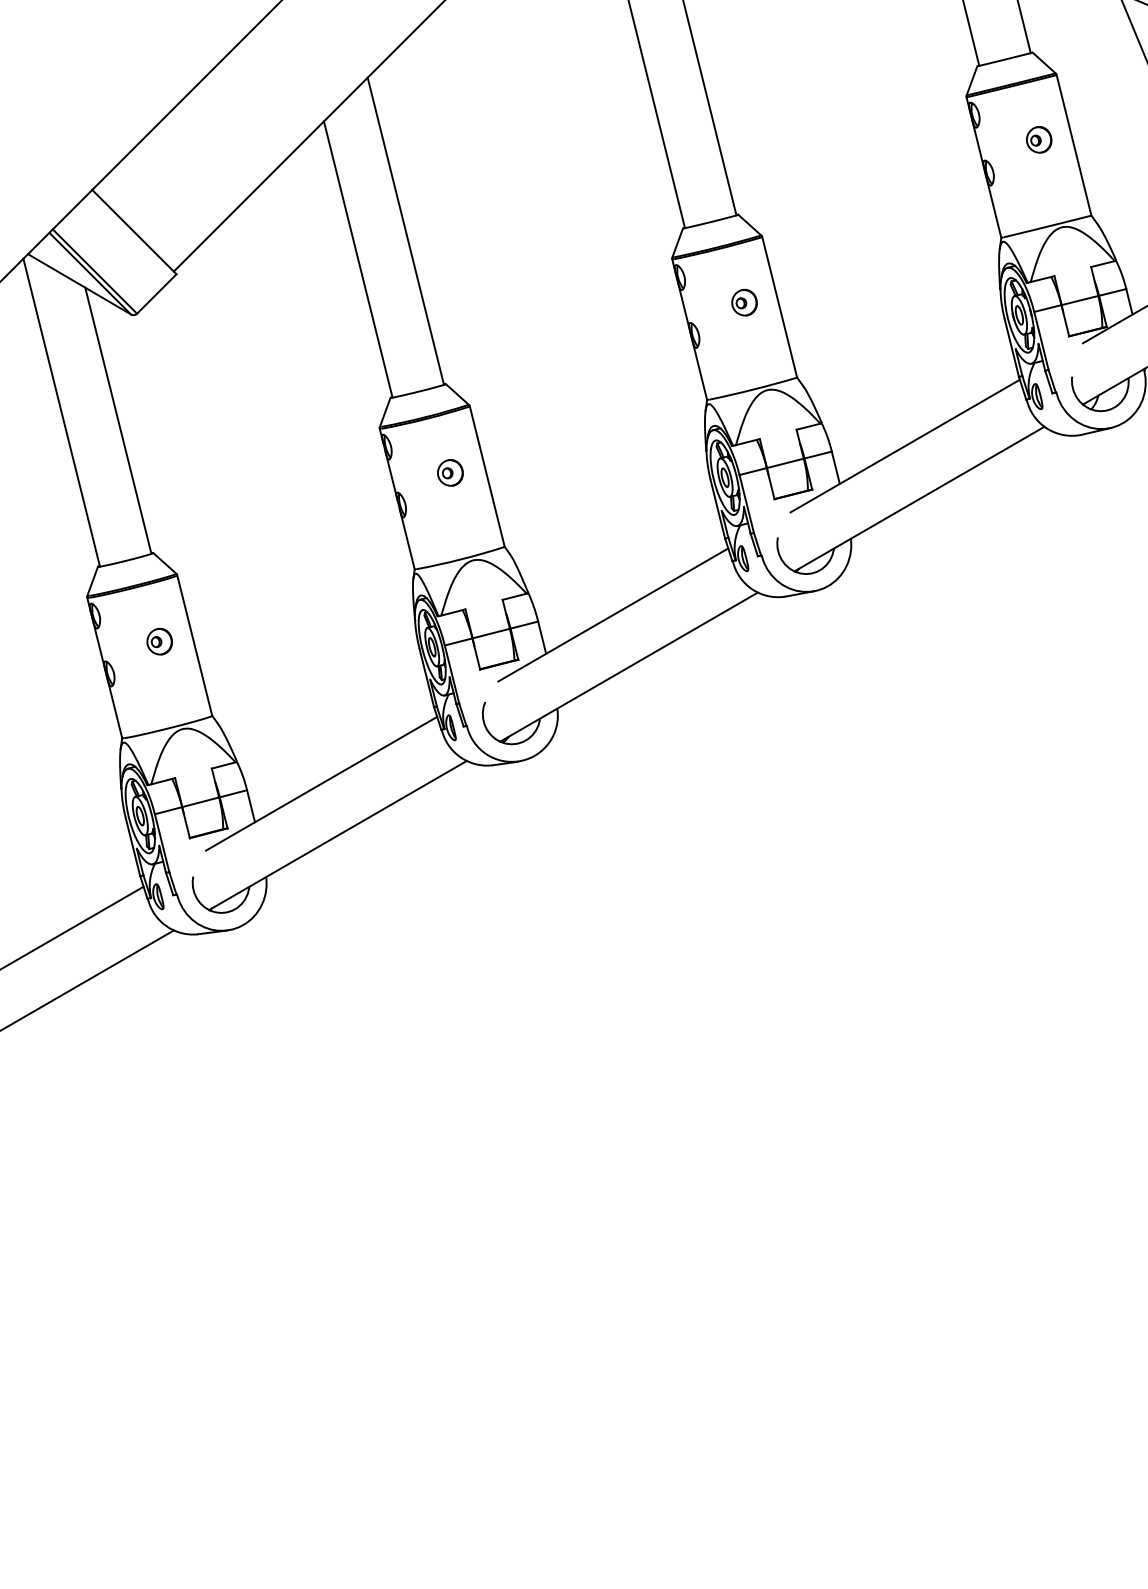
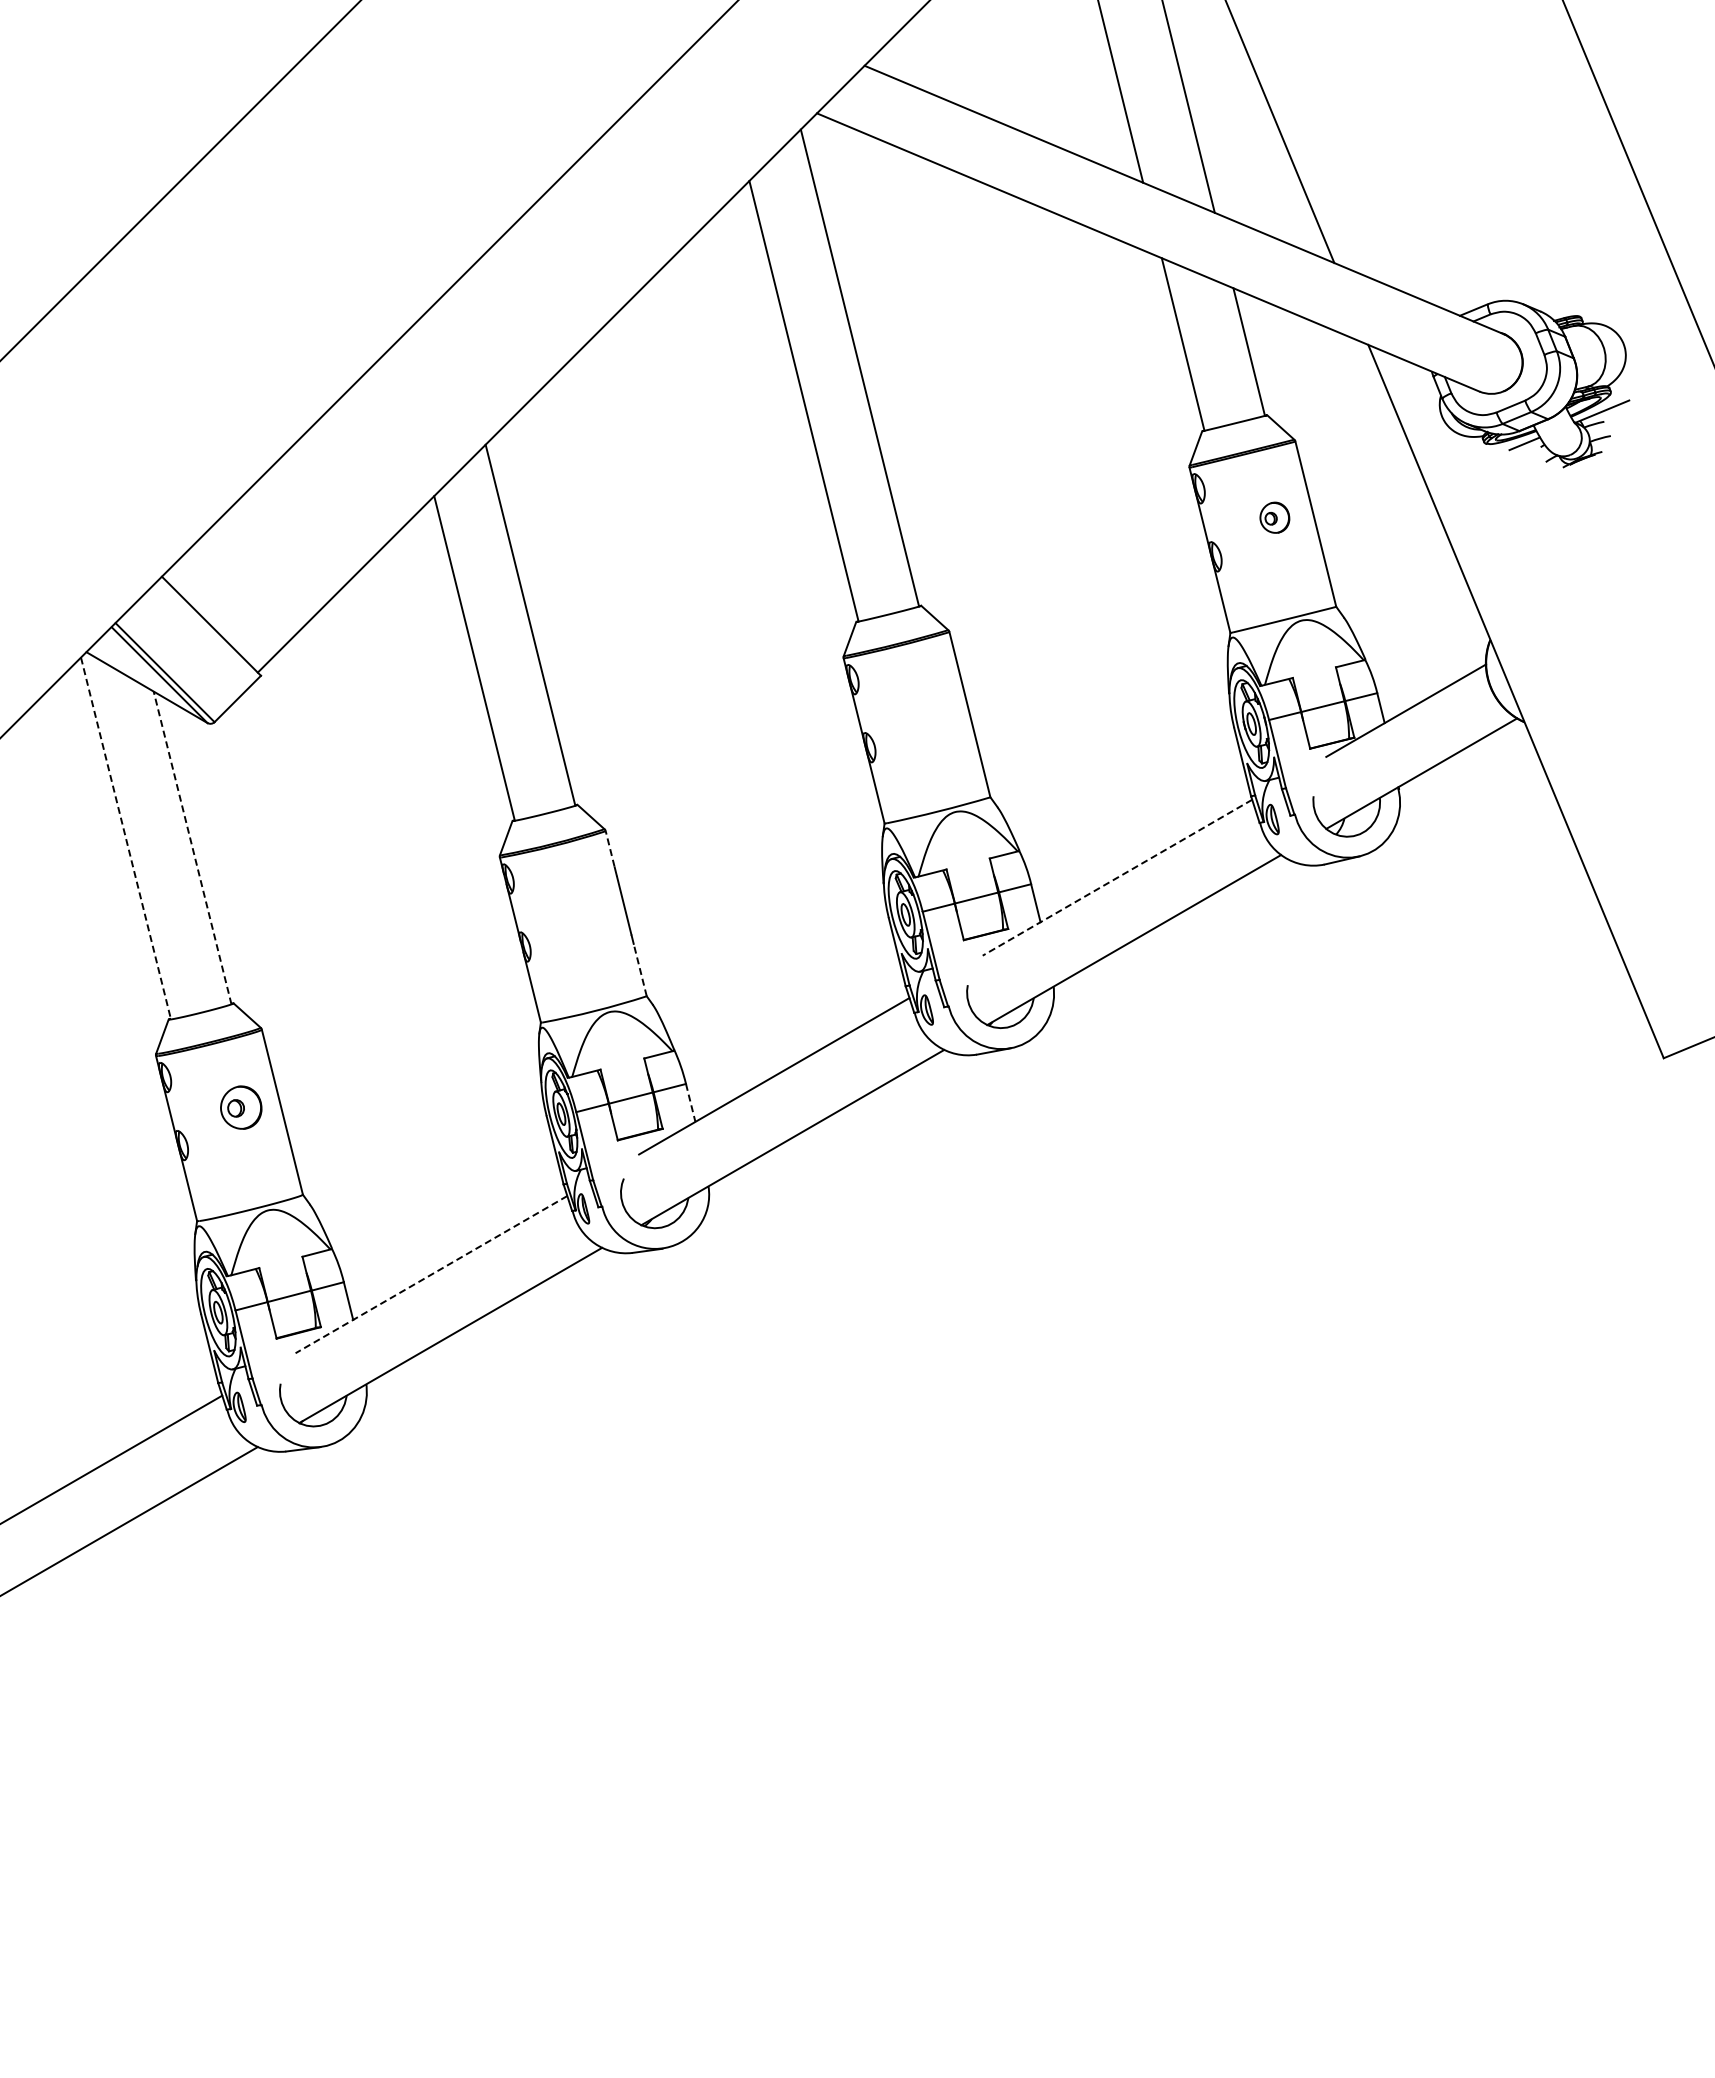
part: (744, 302) -> (928, 709), removed
line: (62, 413) -> (126, 839), solid -> dashed
line: (118, 420) -> (192, 847), solid -> dashed
line: (473, 421) -> (610, 848), solid -> dashed
line: (905, 445) -> (1117, 877), solid -> dashed
part: (450, 473) -> (582, 909), removed
line: (499, 525) -> (640, 970), solid -> dashed
line: (541, 637) -> (690, 1102), solid -> dashed
part: (159, 641) -> (240, 1107), size x1.4
line: (321, 783) -> (431, 1274), solid -> dashed

